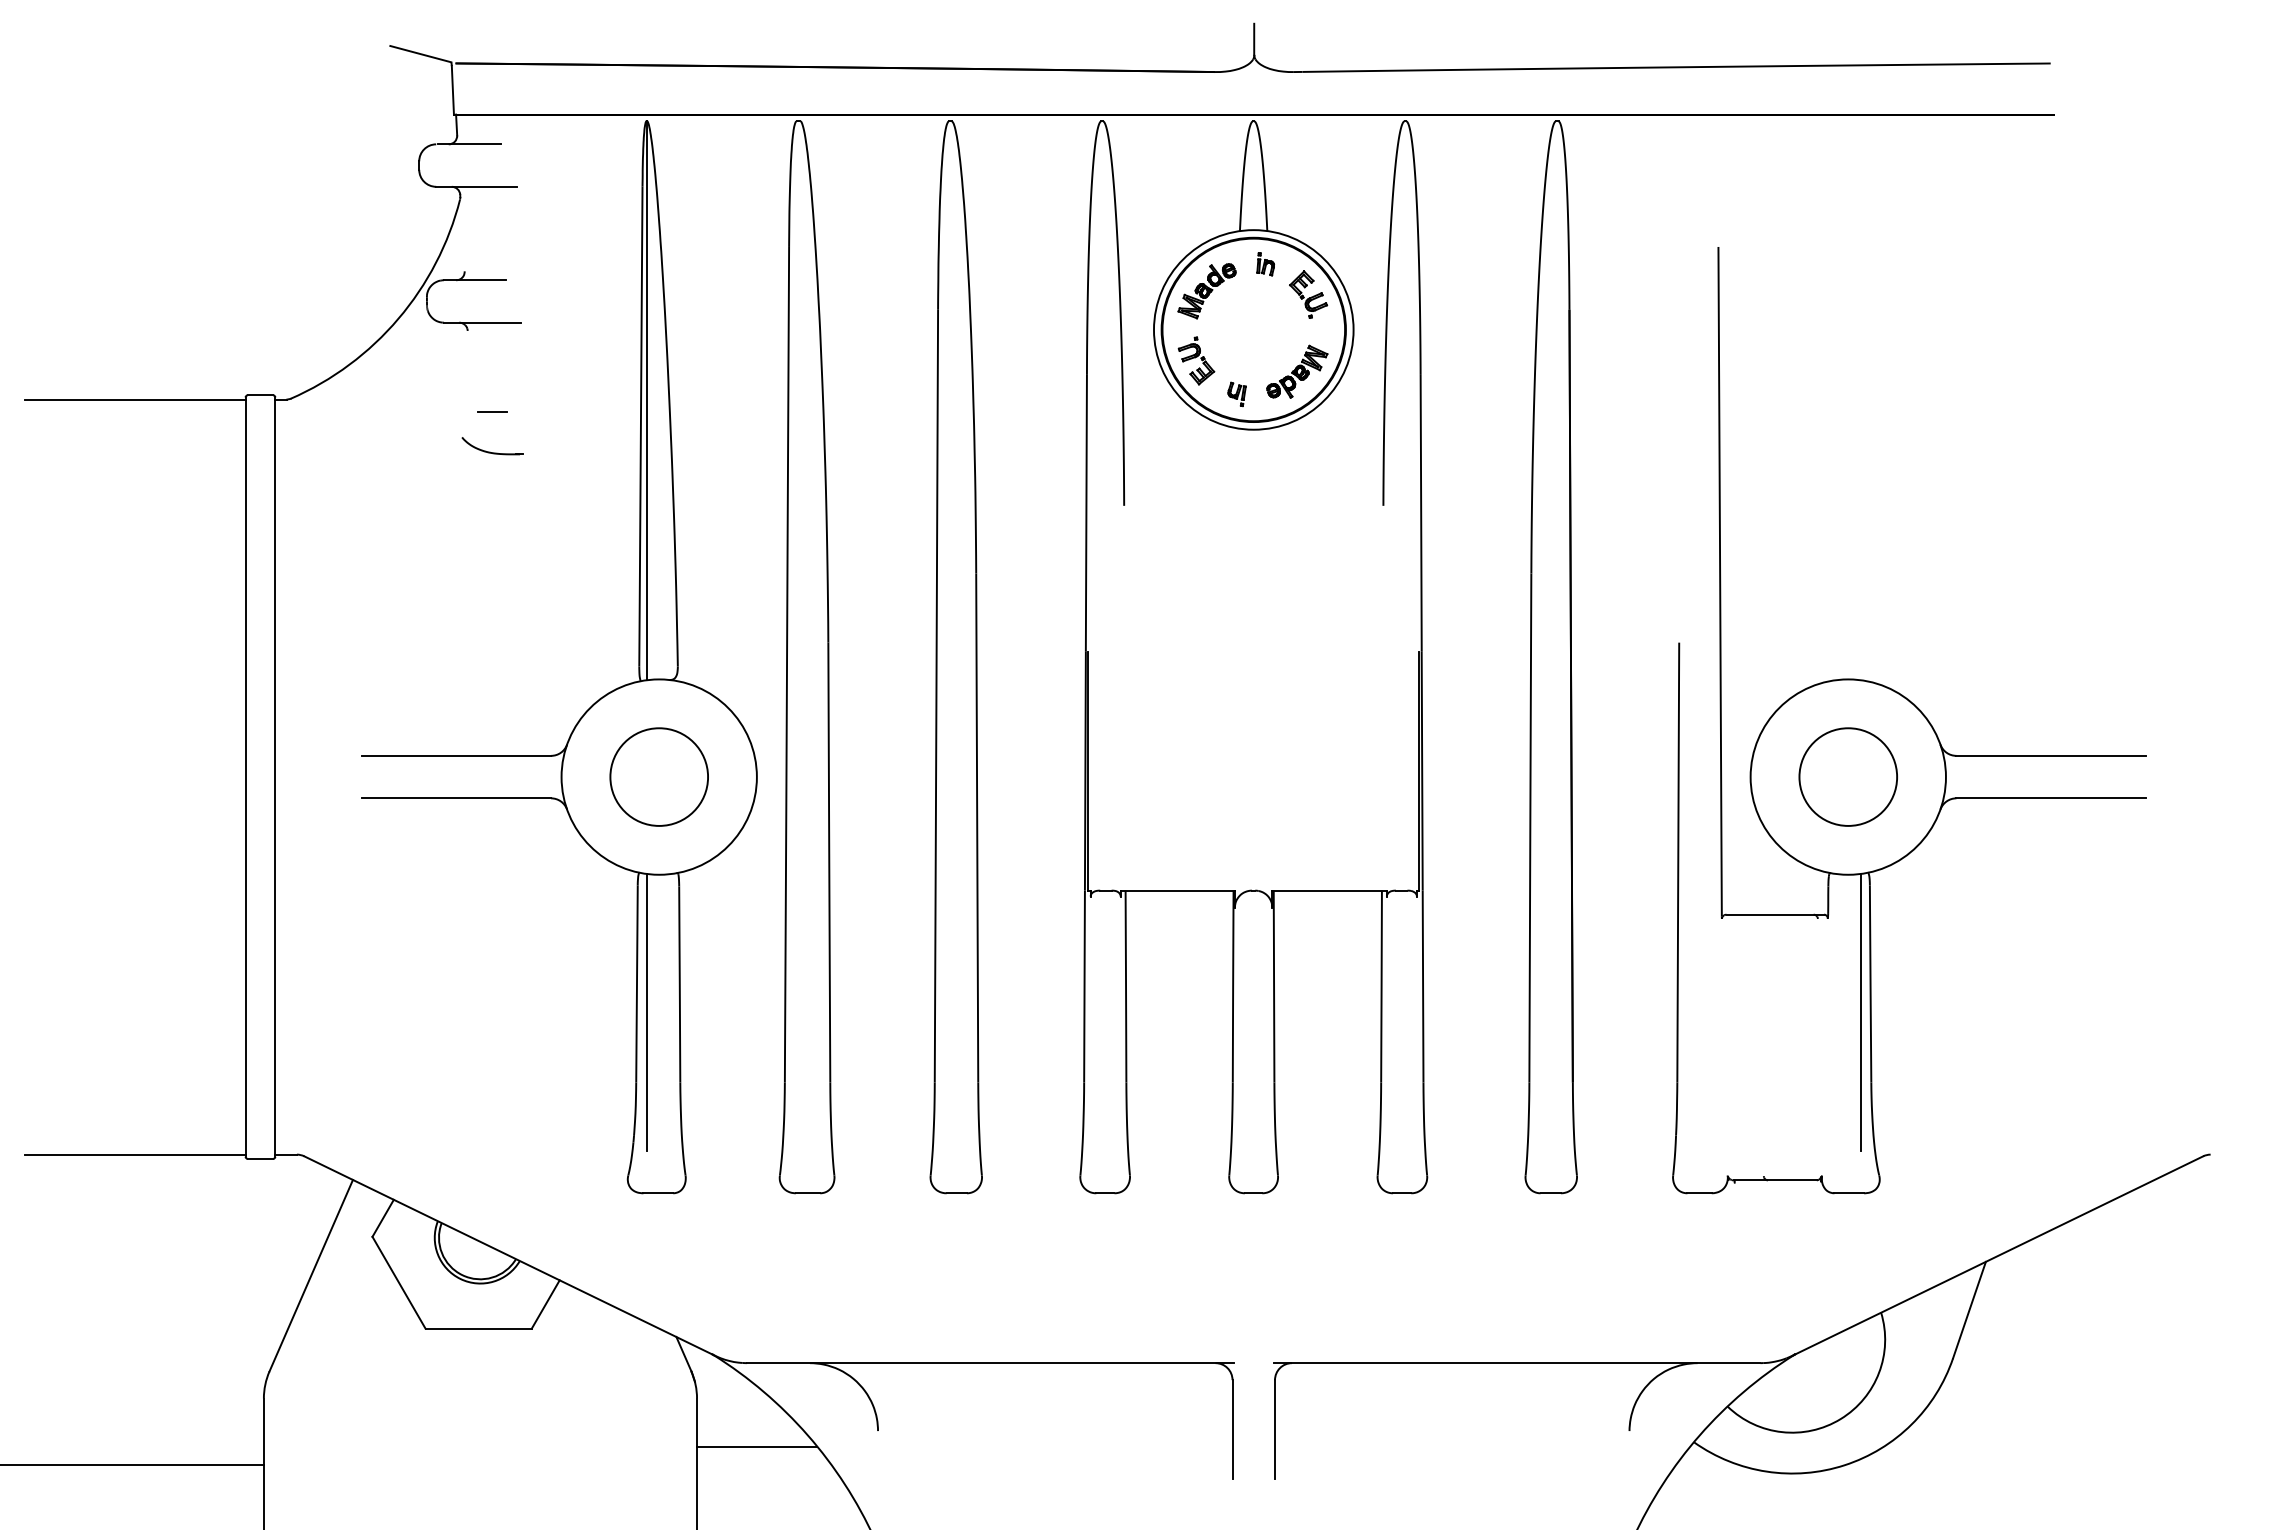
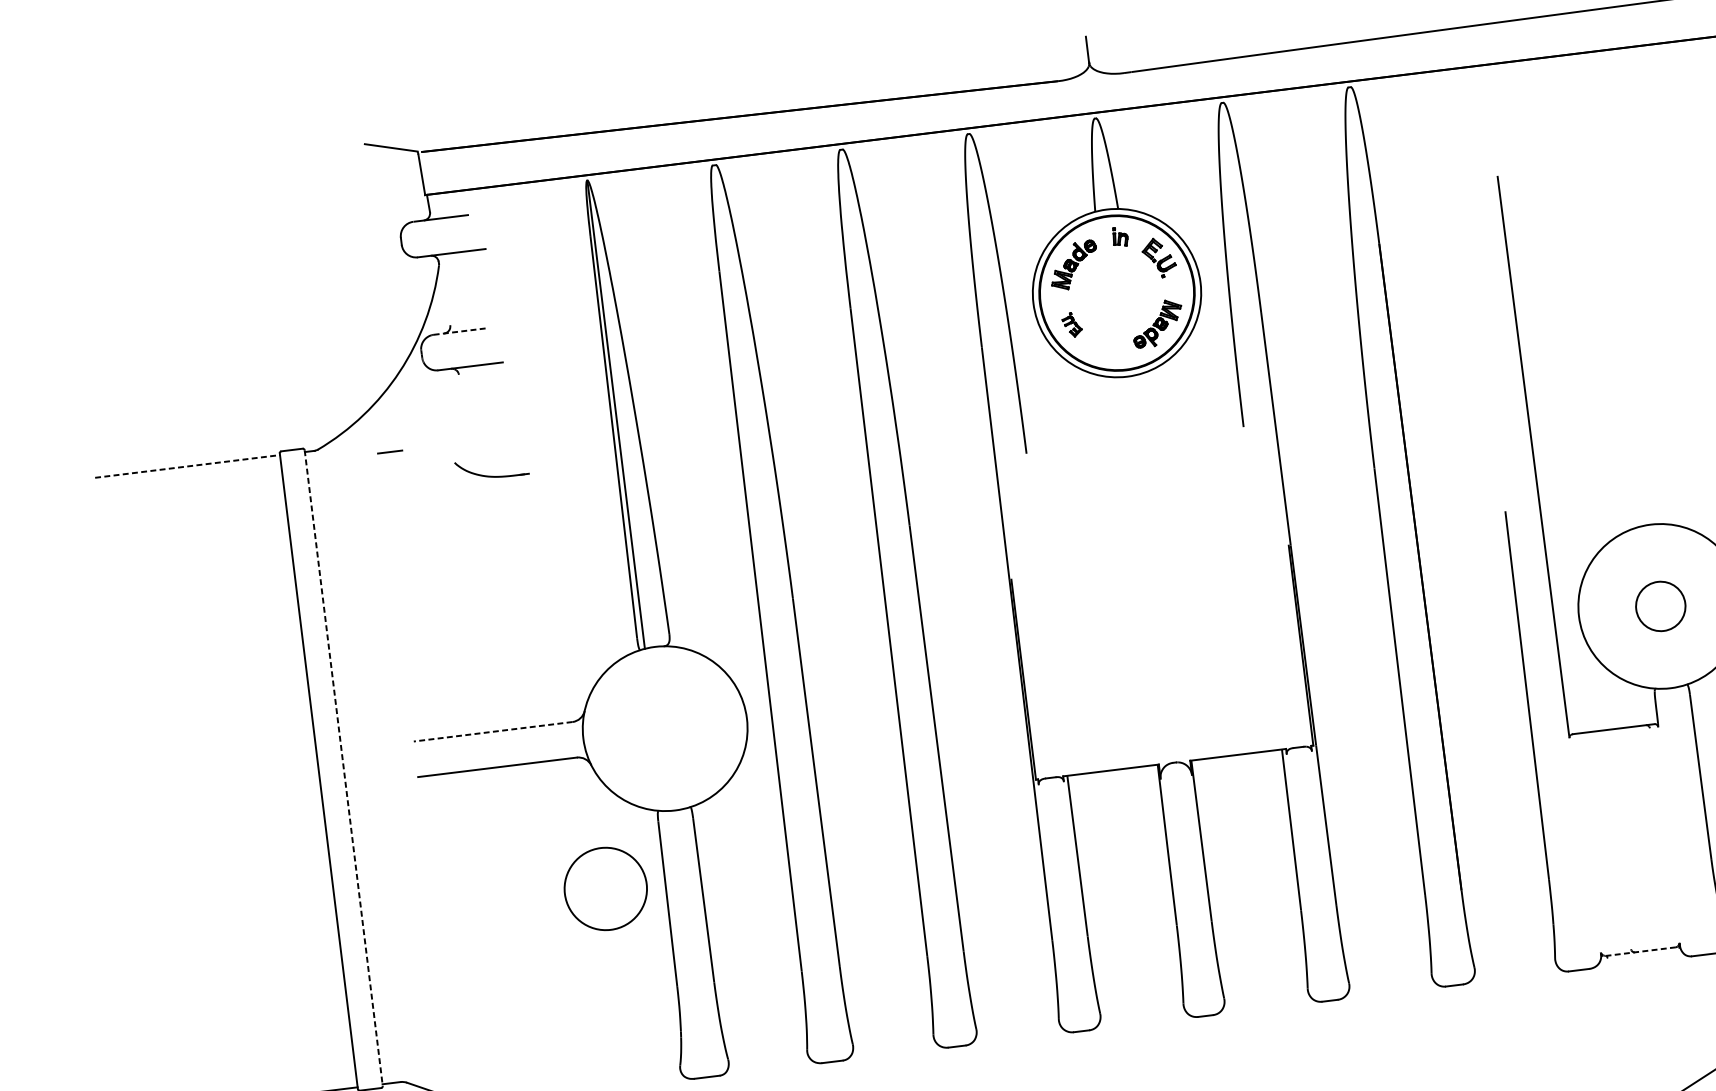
line: (474, 280) -> (459, 331), solid -> dashed
part: (1196, 360) -> (1072, 324), size x0.6
part: (1236, 394) -> (1109, 348), removed
line: (135, 399) -> (187, 466), solid -> dashed
line: (492, 411) -> (390, 451), moved
part: (492, 446) -> (491, 469), size x1.4
line: (456, 755) -> (493, 731), solid -> dashed
circle: (658, 776) -> (605, 888), moved
circle: (1848, 776) -> (1660, 605), size x0.6
line: (275, 777) -> (343, 768), solid -> dashed
line: (646, 1012) -> (678, 927), removed
line: (1860, 1012) -> (1695, 802), removed
line: (1775, 1180) -> (1641, 951), solid -> dashed

